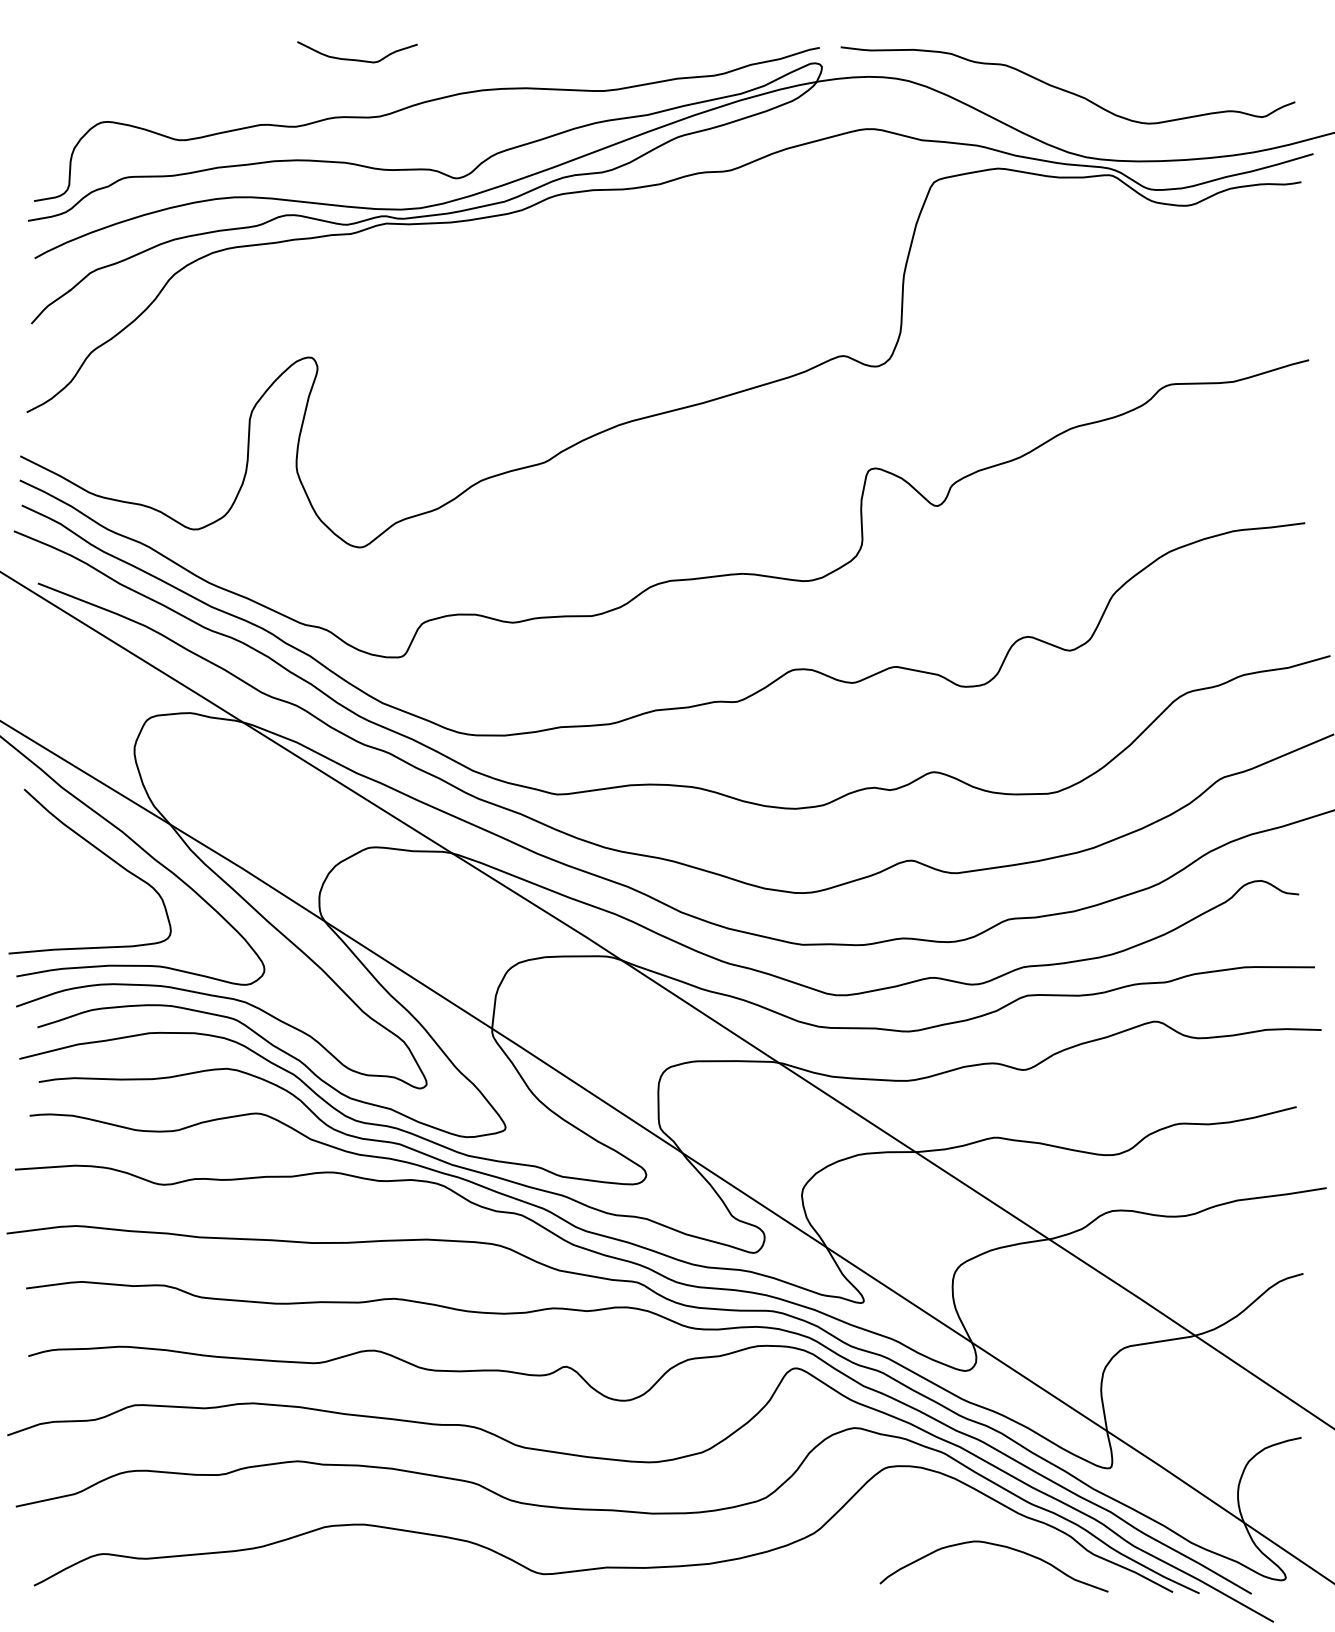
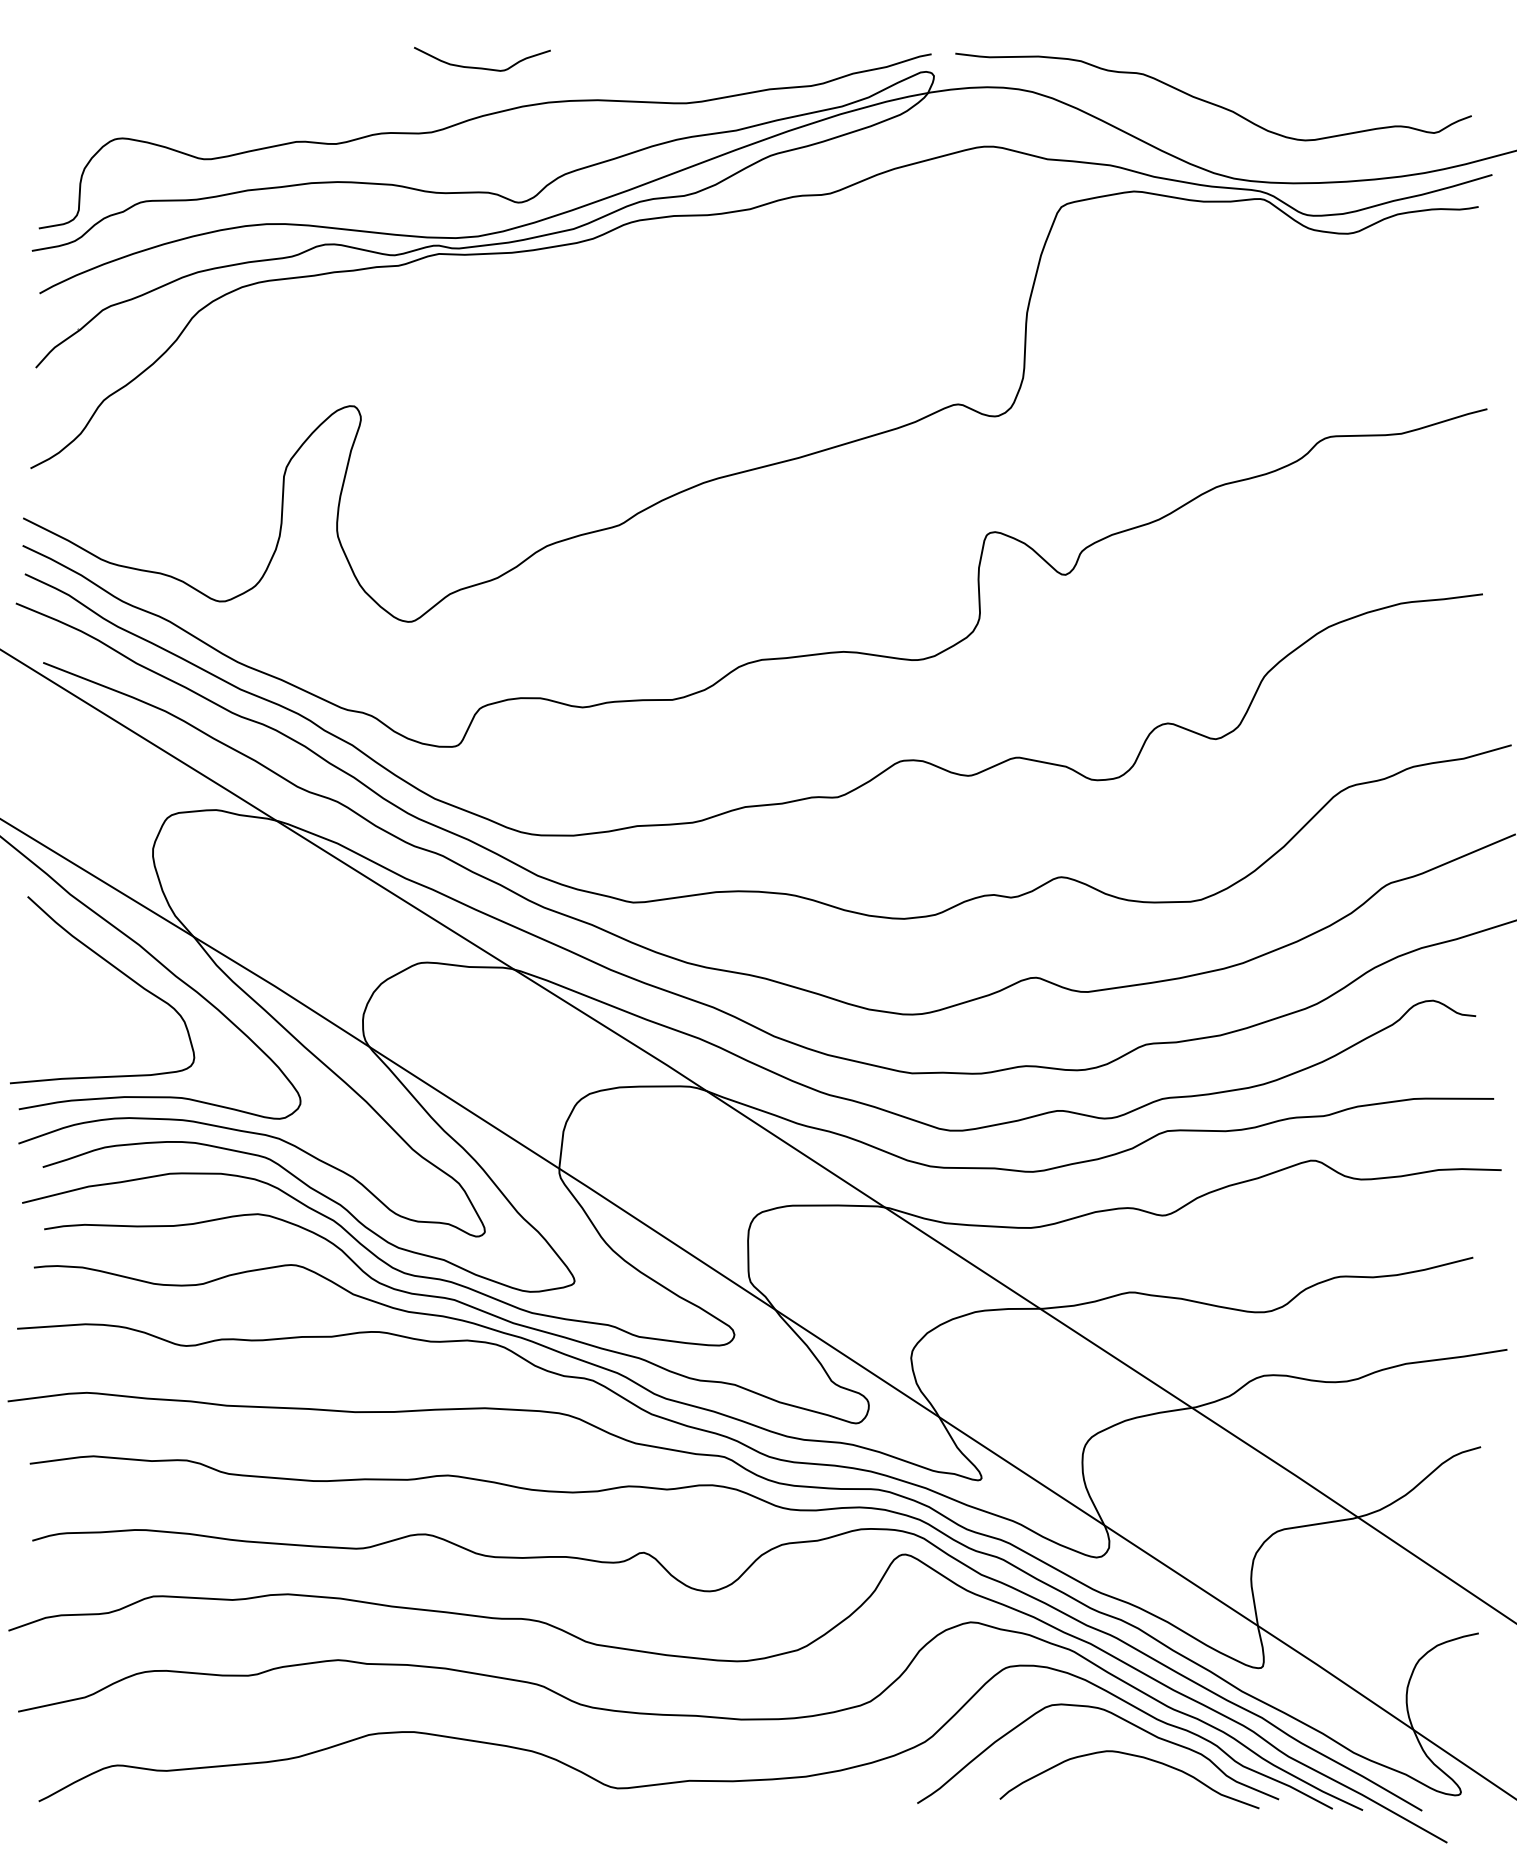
curve: (357, 59) -> (482, 67), moved
curve: (982, 1511) -> (1116, 1717), added

